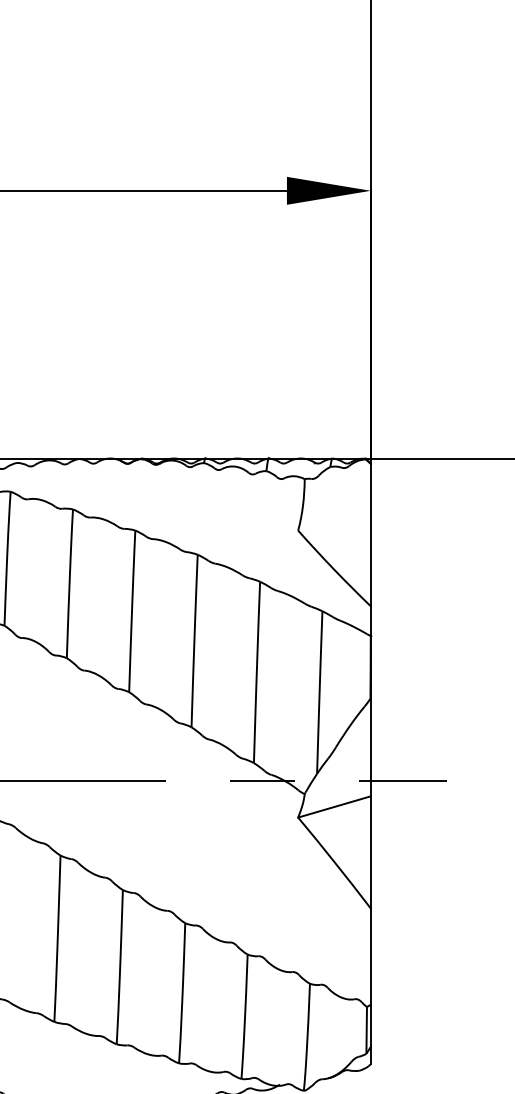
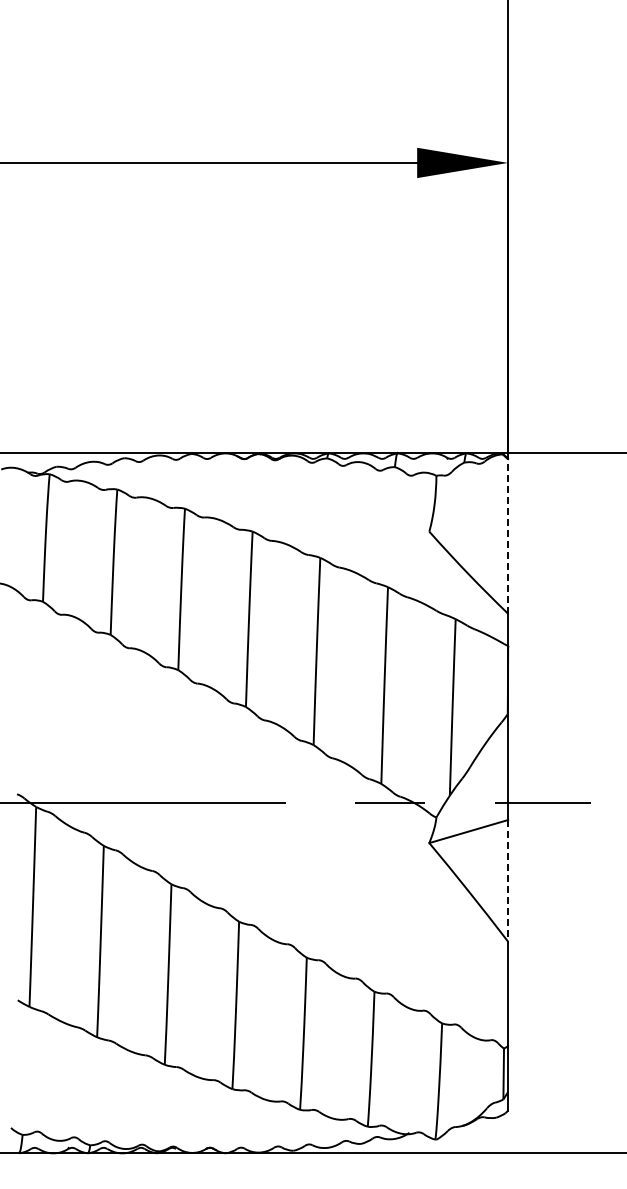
line: (371, 535) -> (508, 536), solid -> dashed
line: (371, 852) -> (508, 880), solid -> dashed

